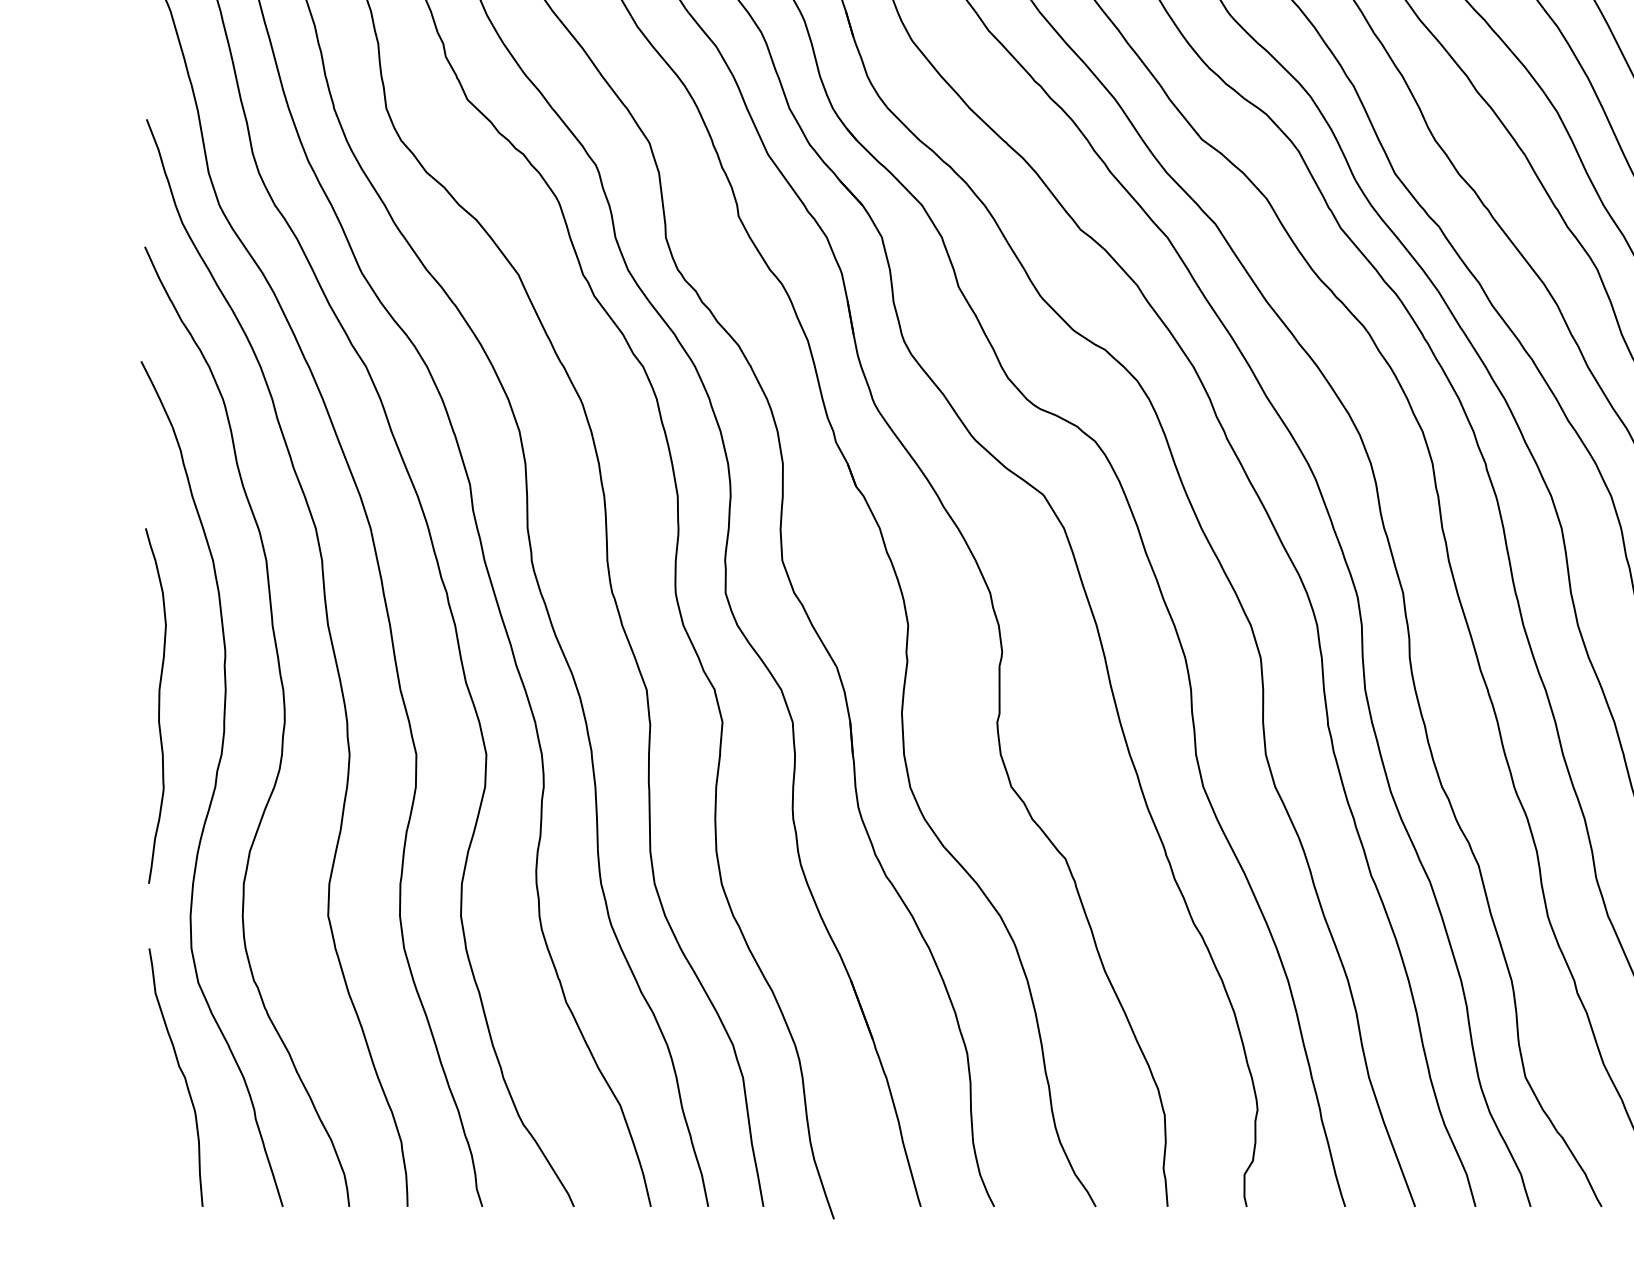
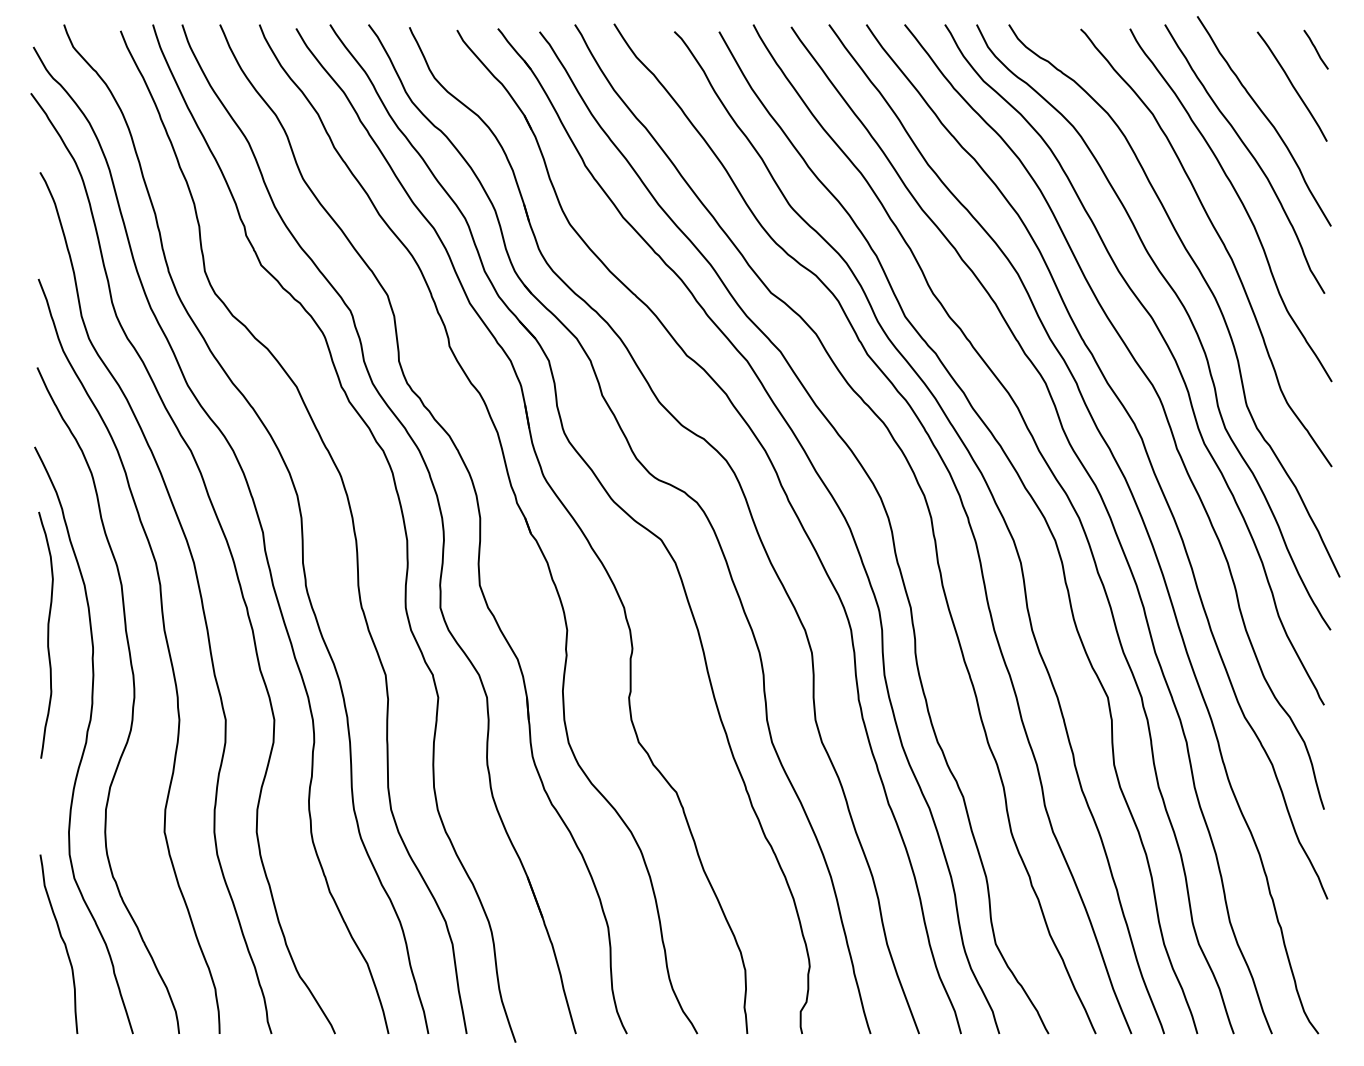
curve: (158, 704) -> (47, 634), moved

